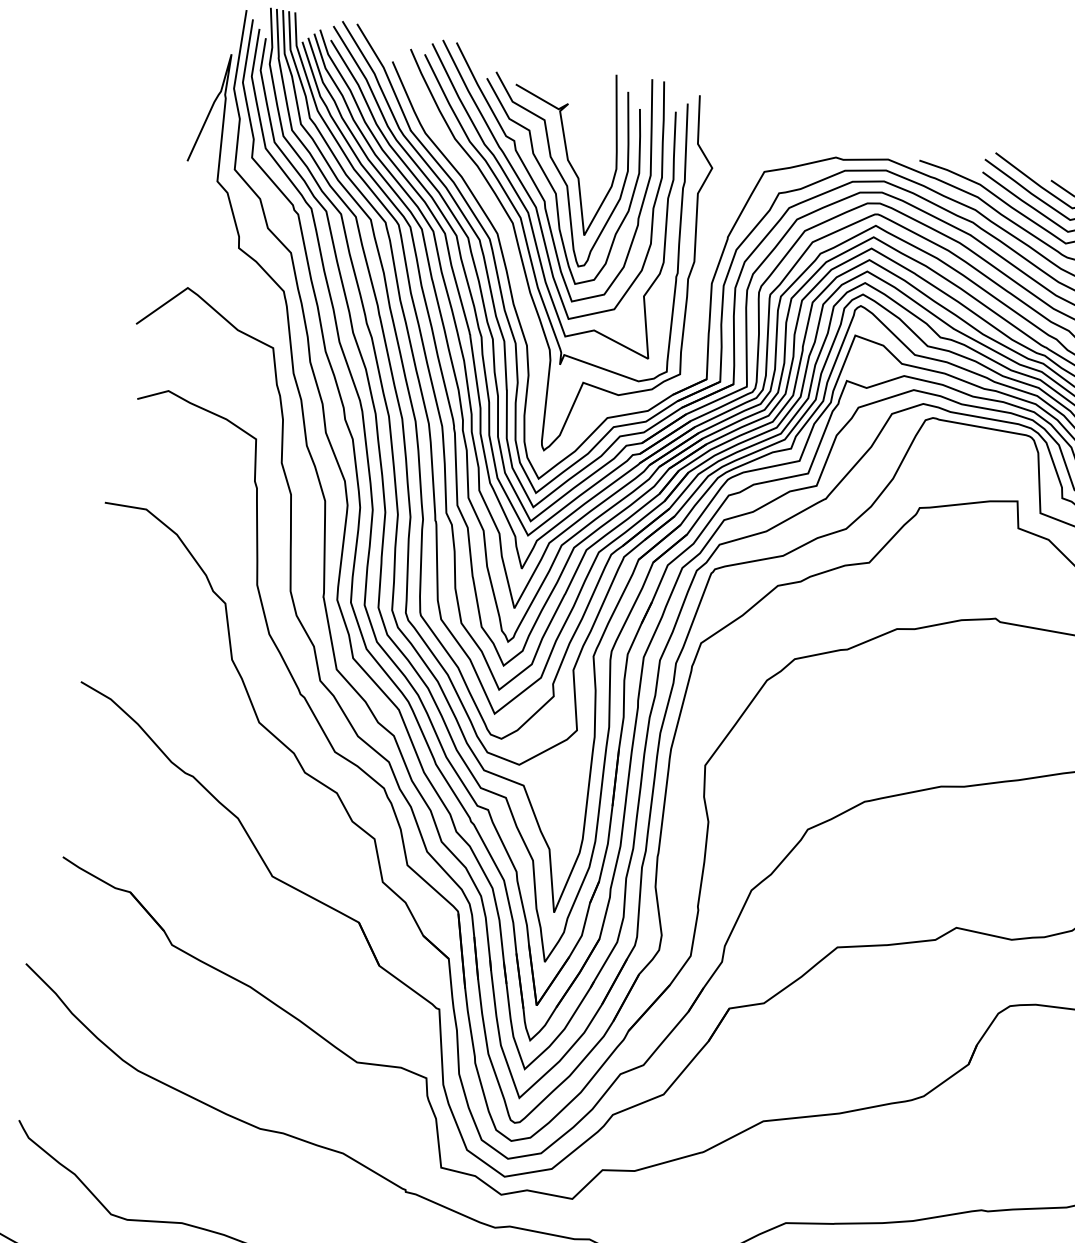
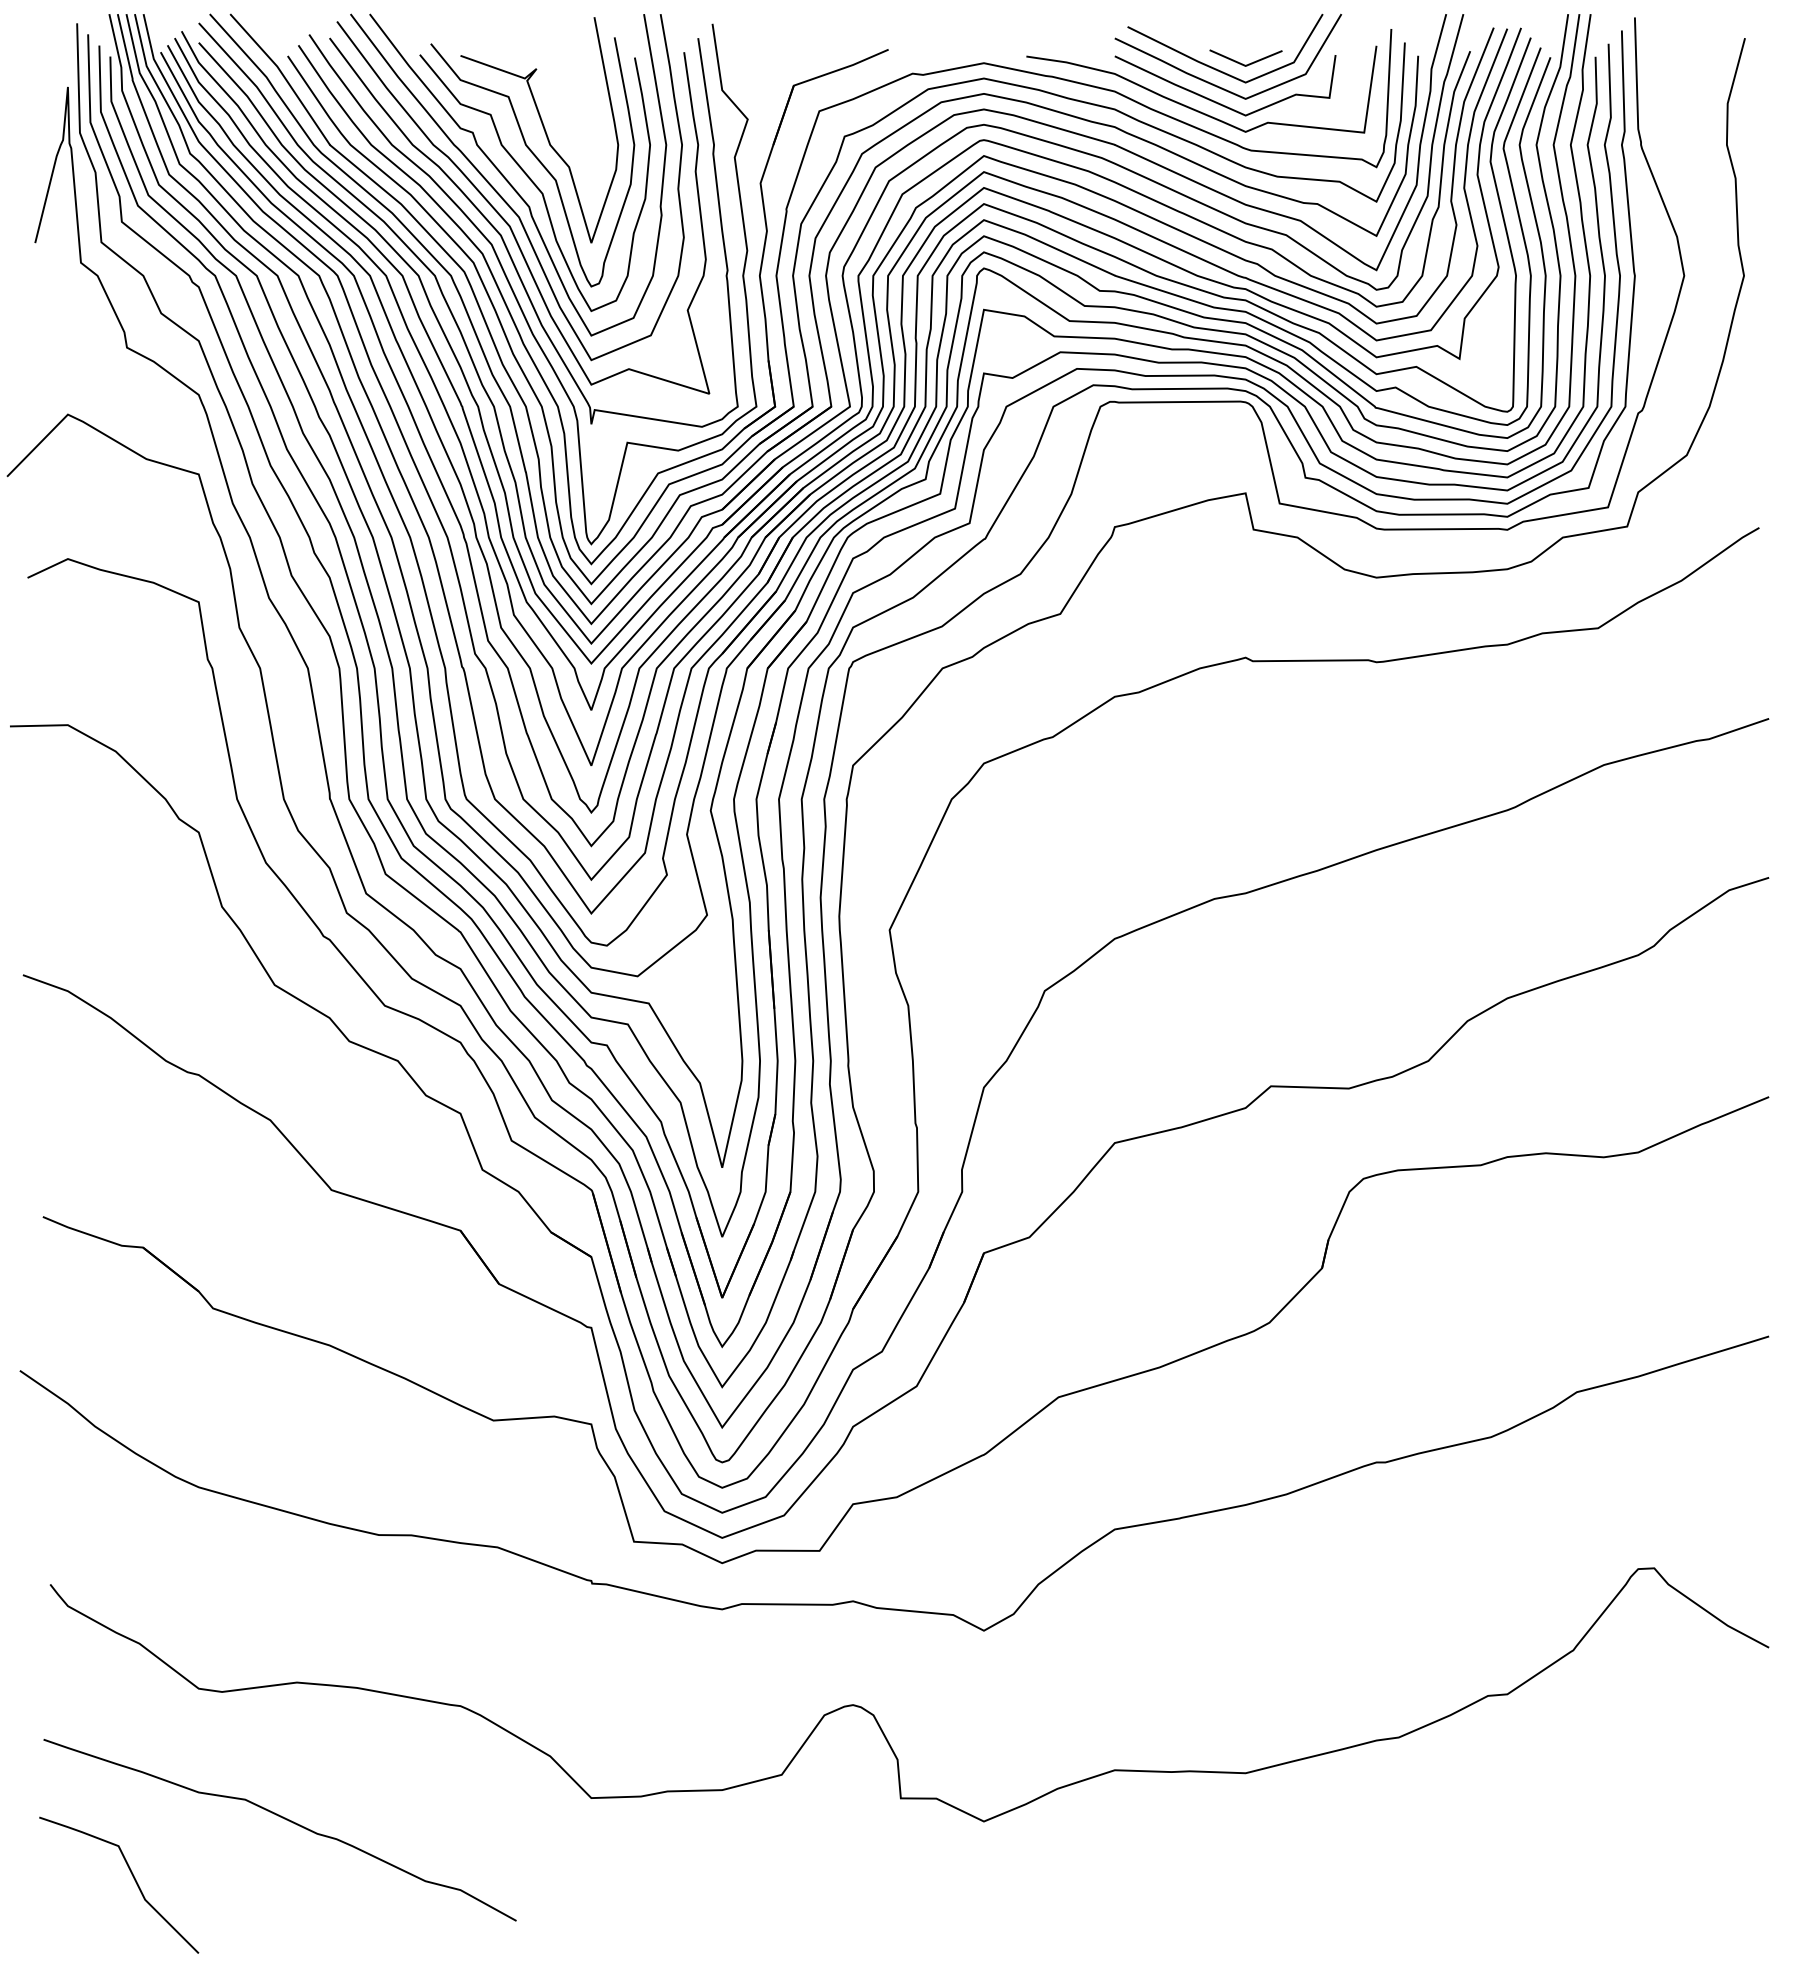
part: (521, 290) -> (520, 333), added

